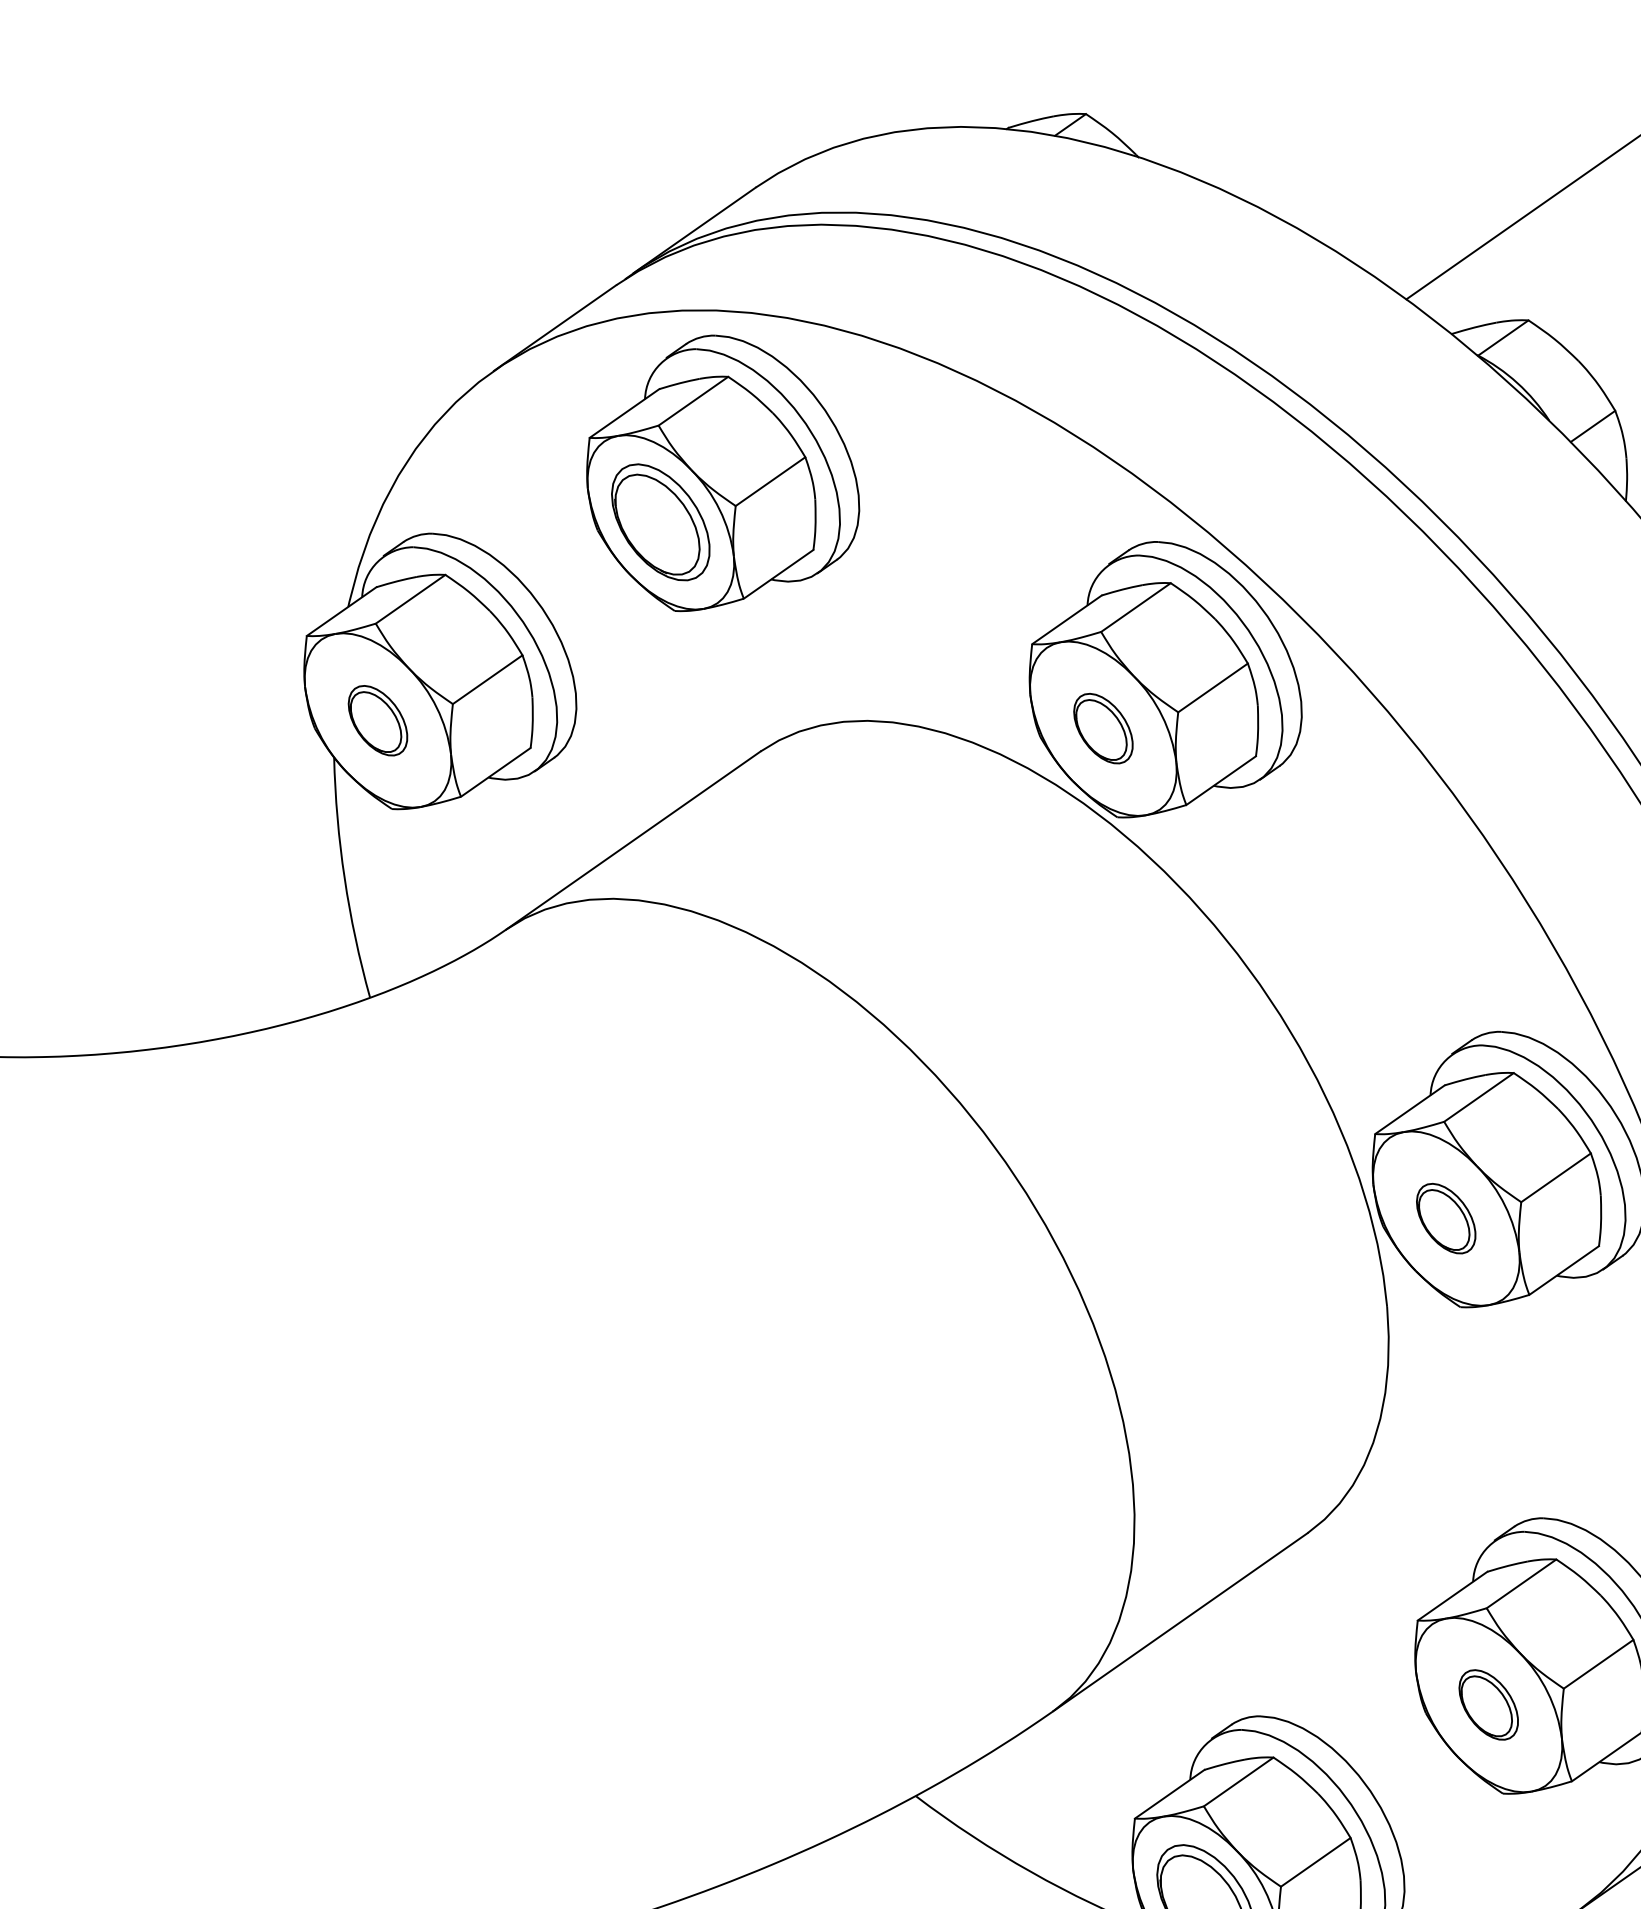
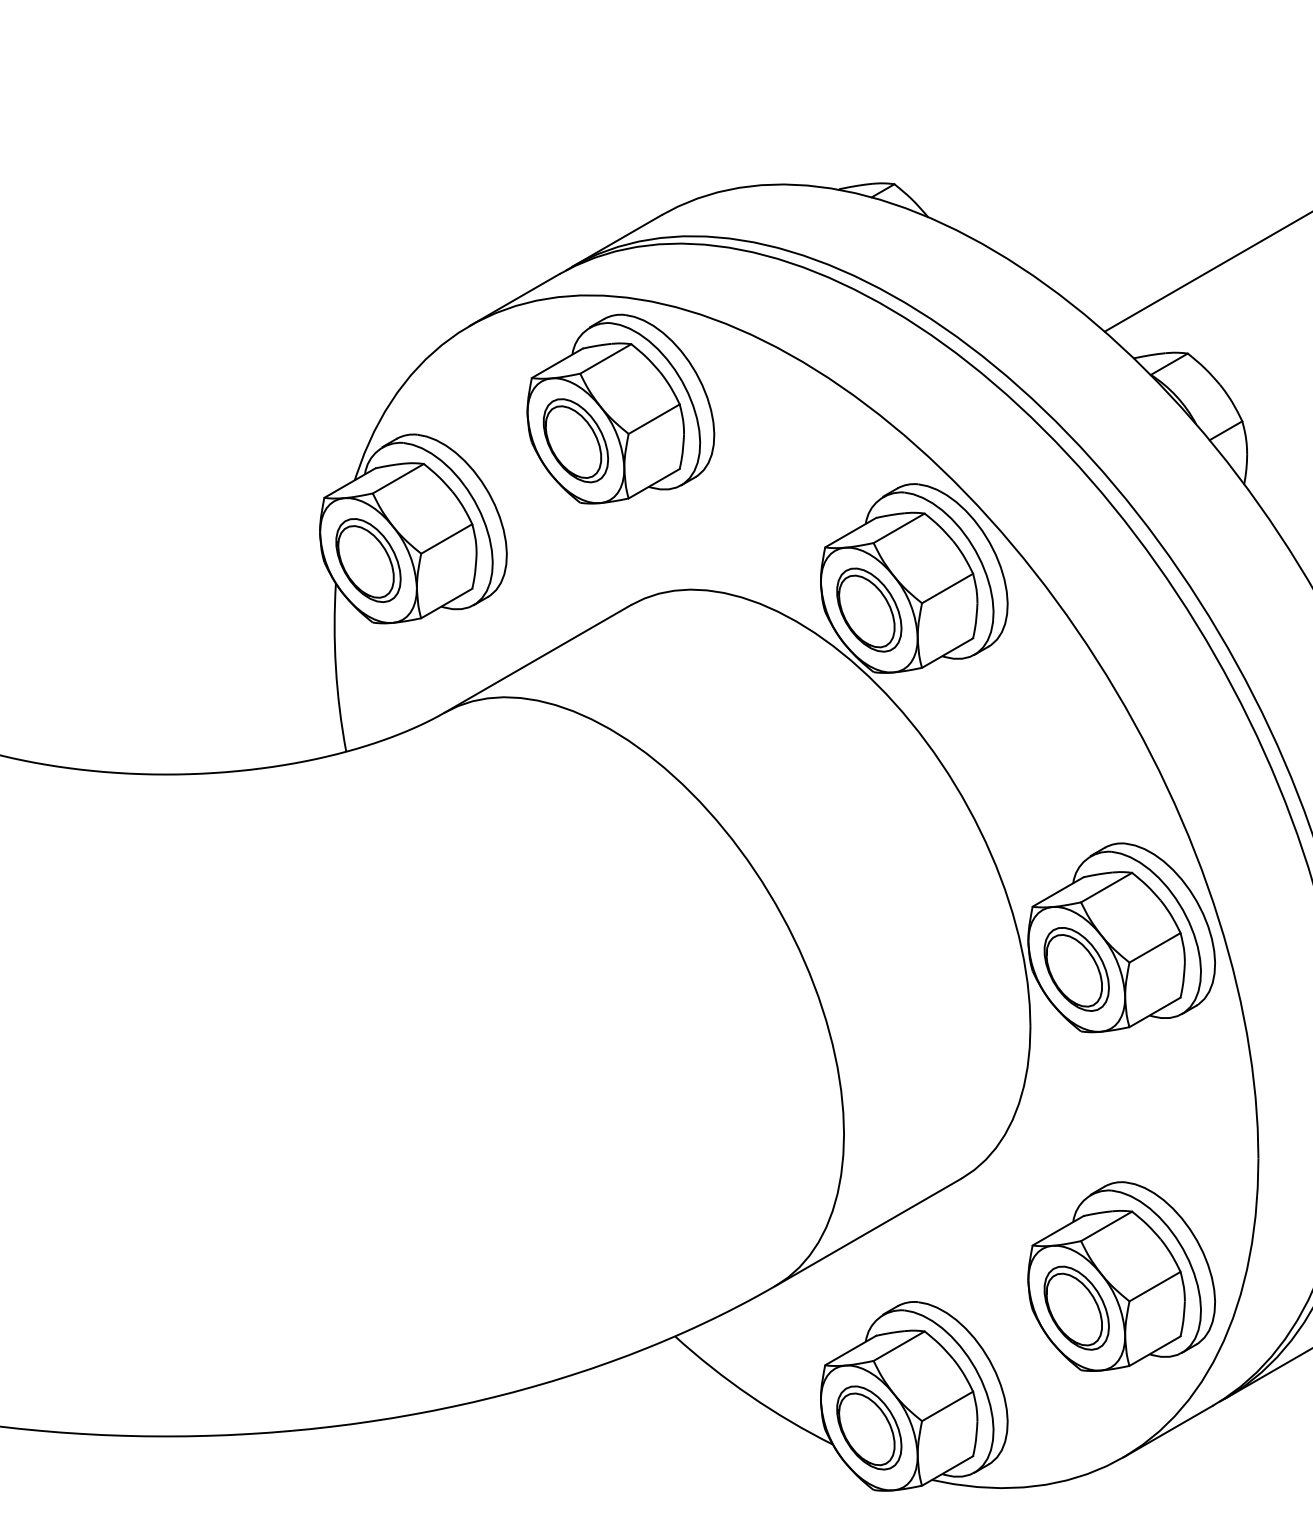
part: (378, 720) -> (368, 560), size x1.67
part: (1103, 727) -> (869, 609), size x1.67
part: (1446, 1218) -> (1076, 969), size x1.67
part: (1488, 1704) -> (1076, 1307), size x1.67

